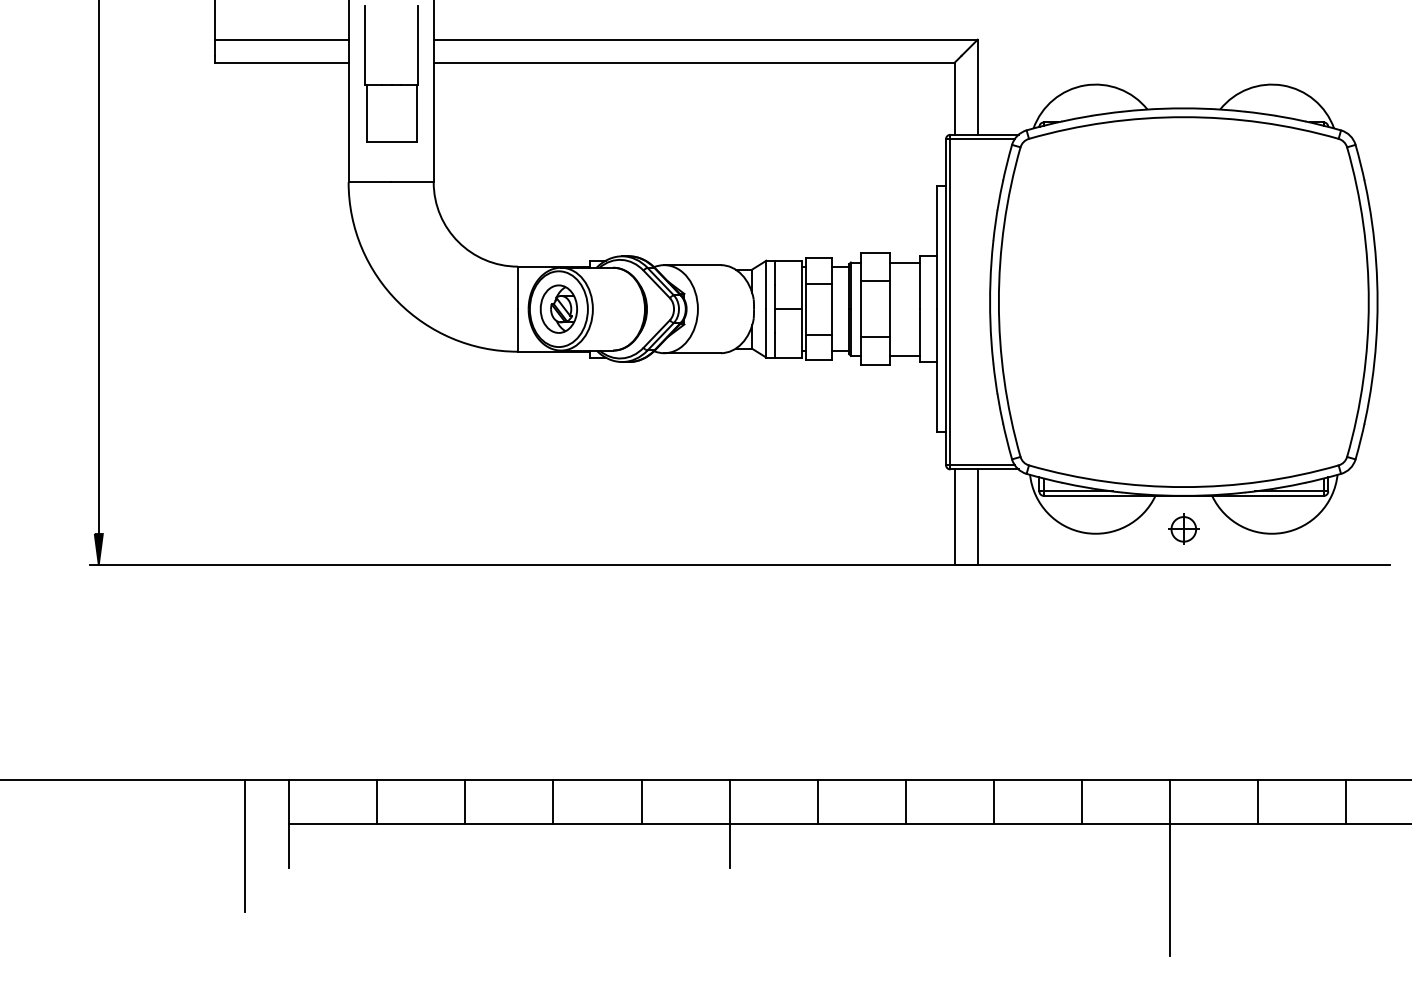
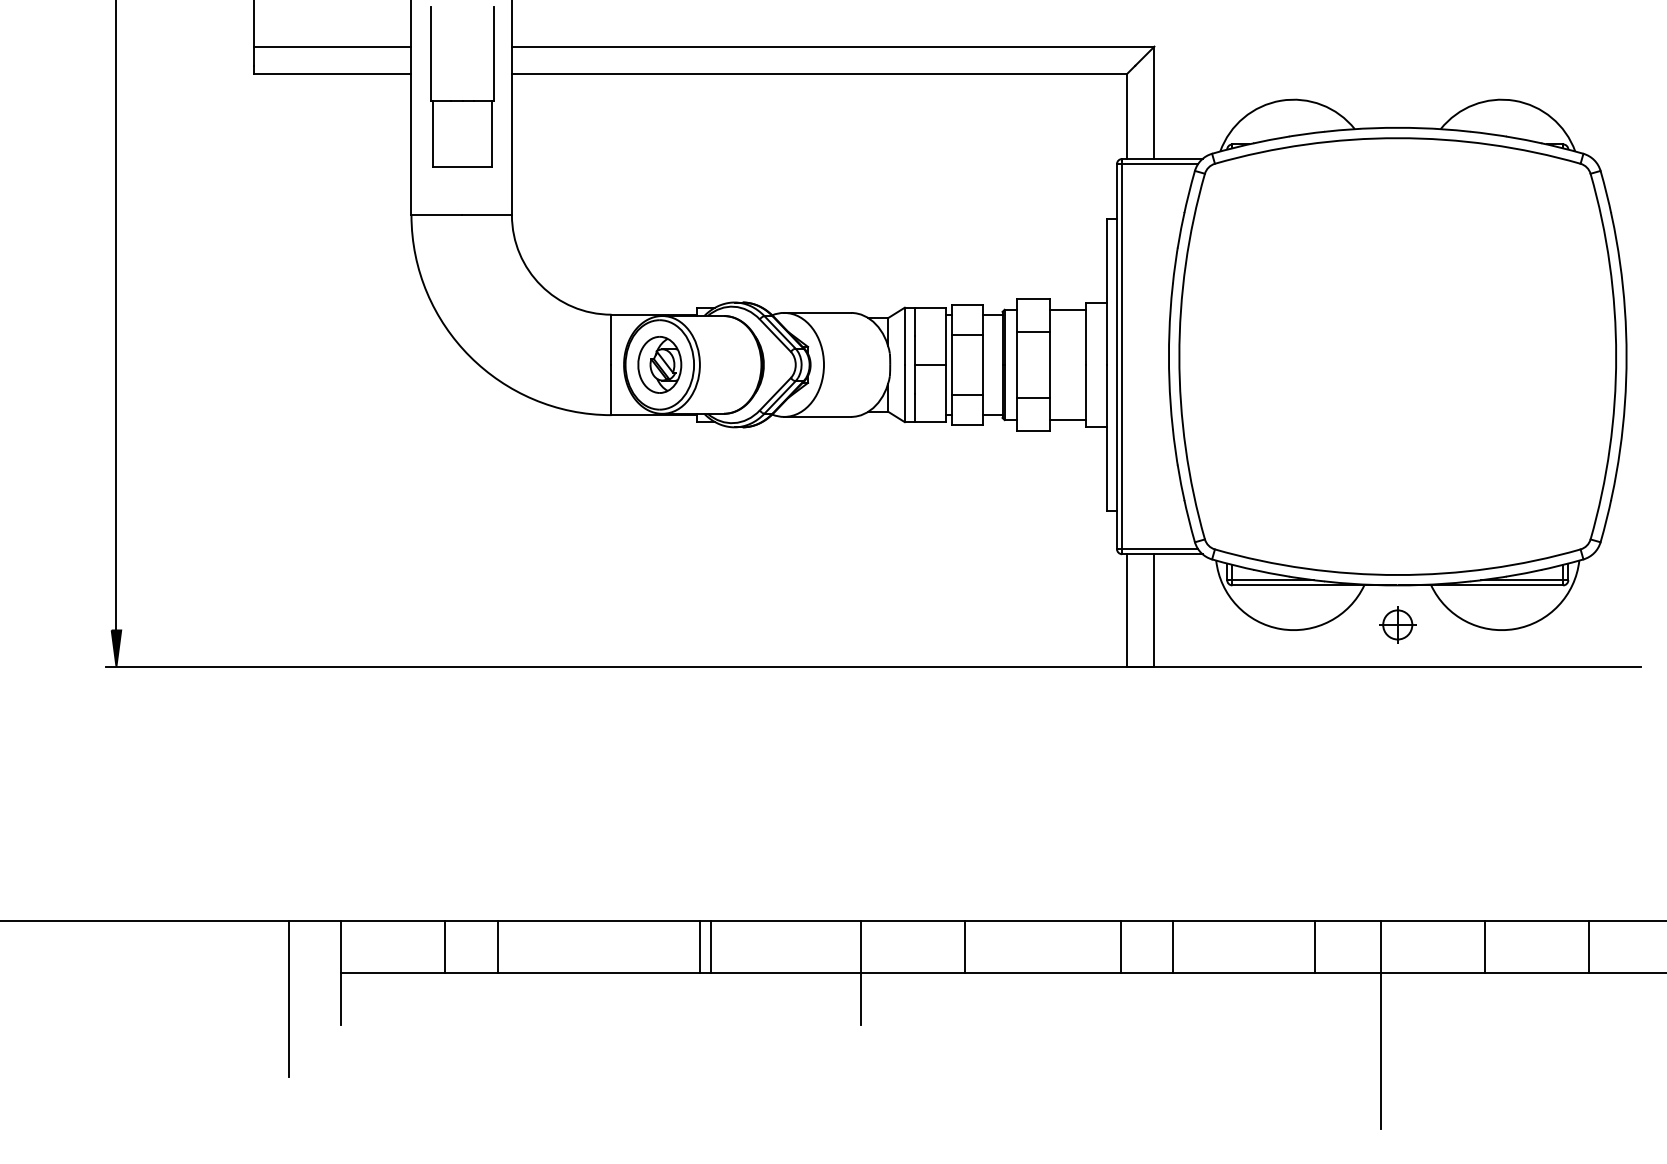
line: (465, 801) -> (498, 946), moved
line: (553, 801) -> (700, 946), moved
line: (641, 801) -> (711, 946), moved
line: (905, 801) -> (1121, 946), moved
line: (1081, 801) -> (1315, 946), moved

